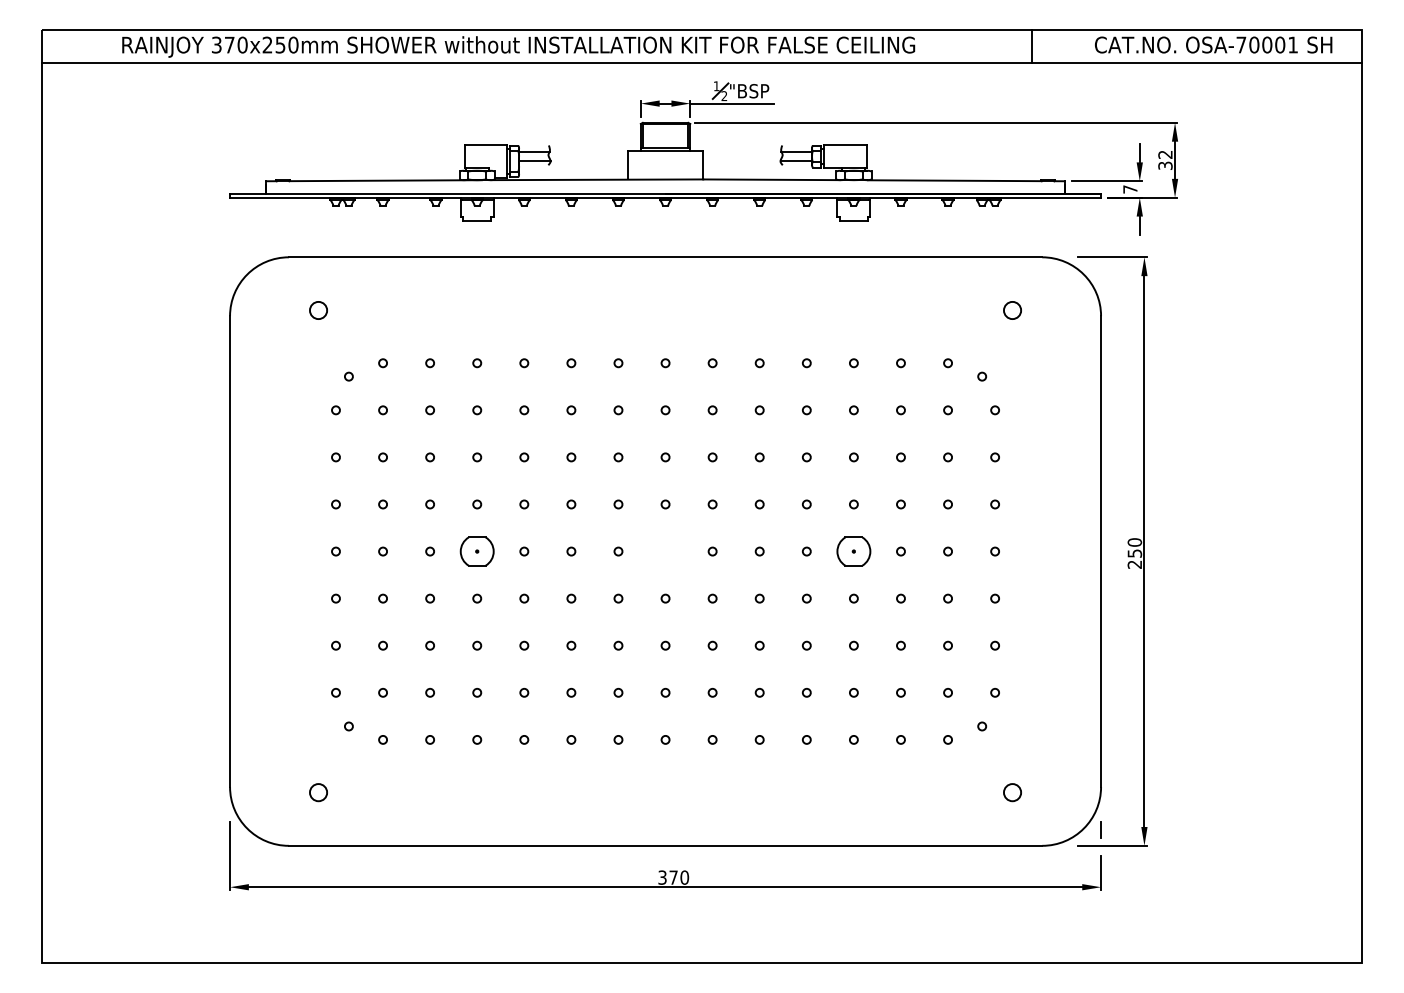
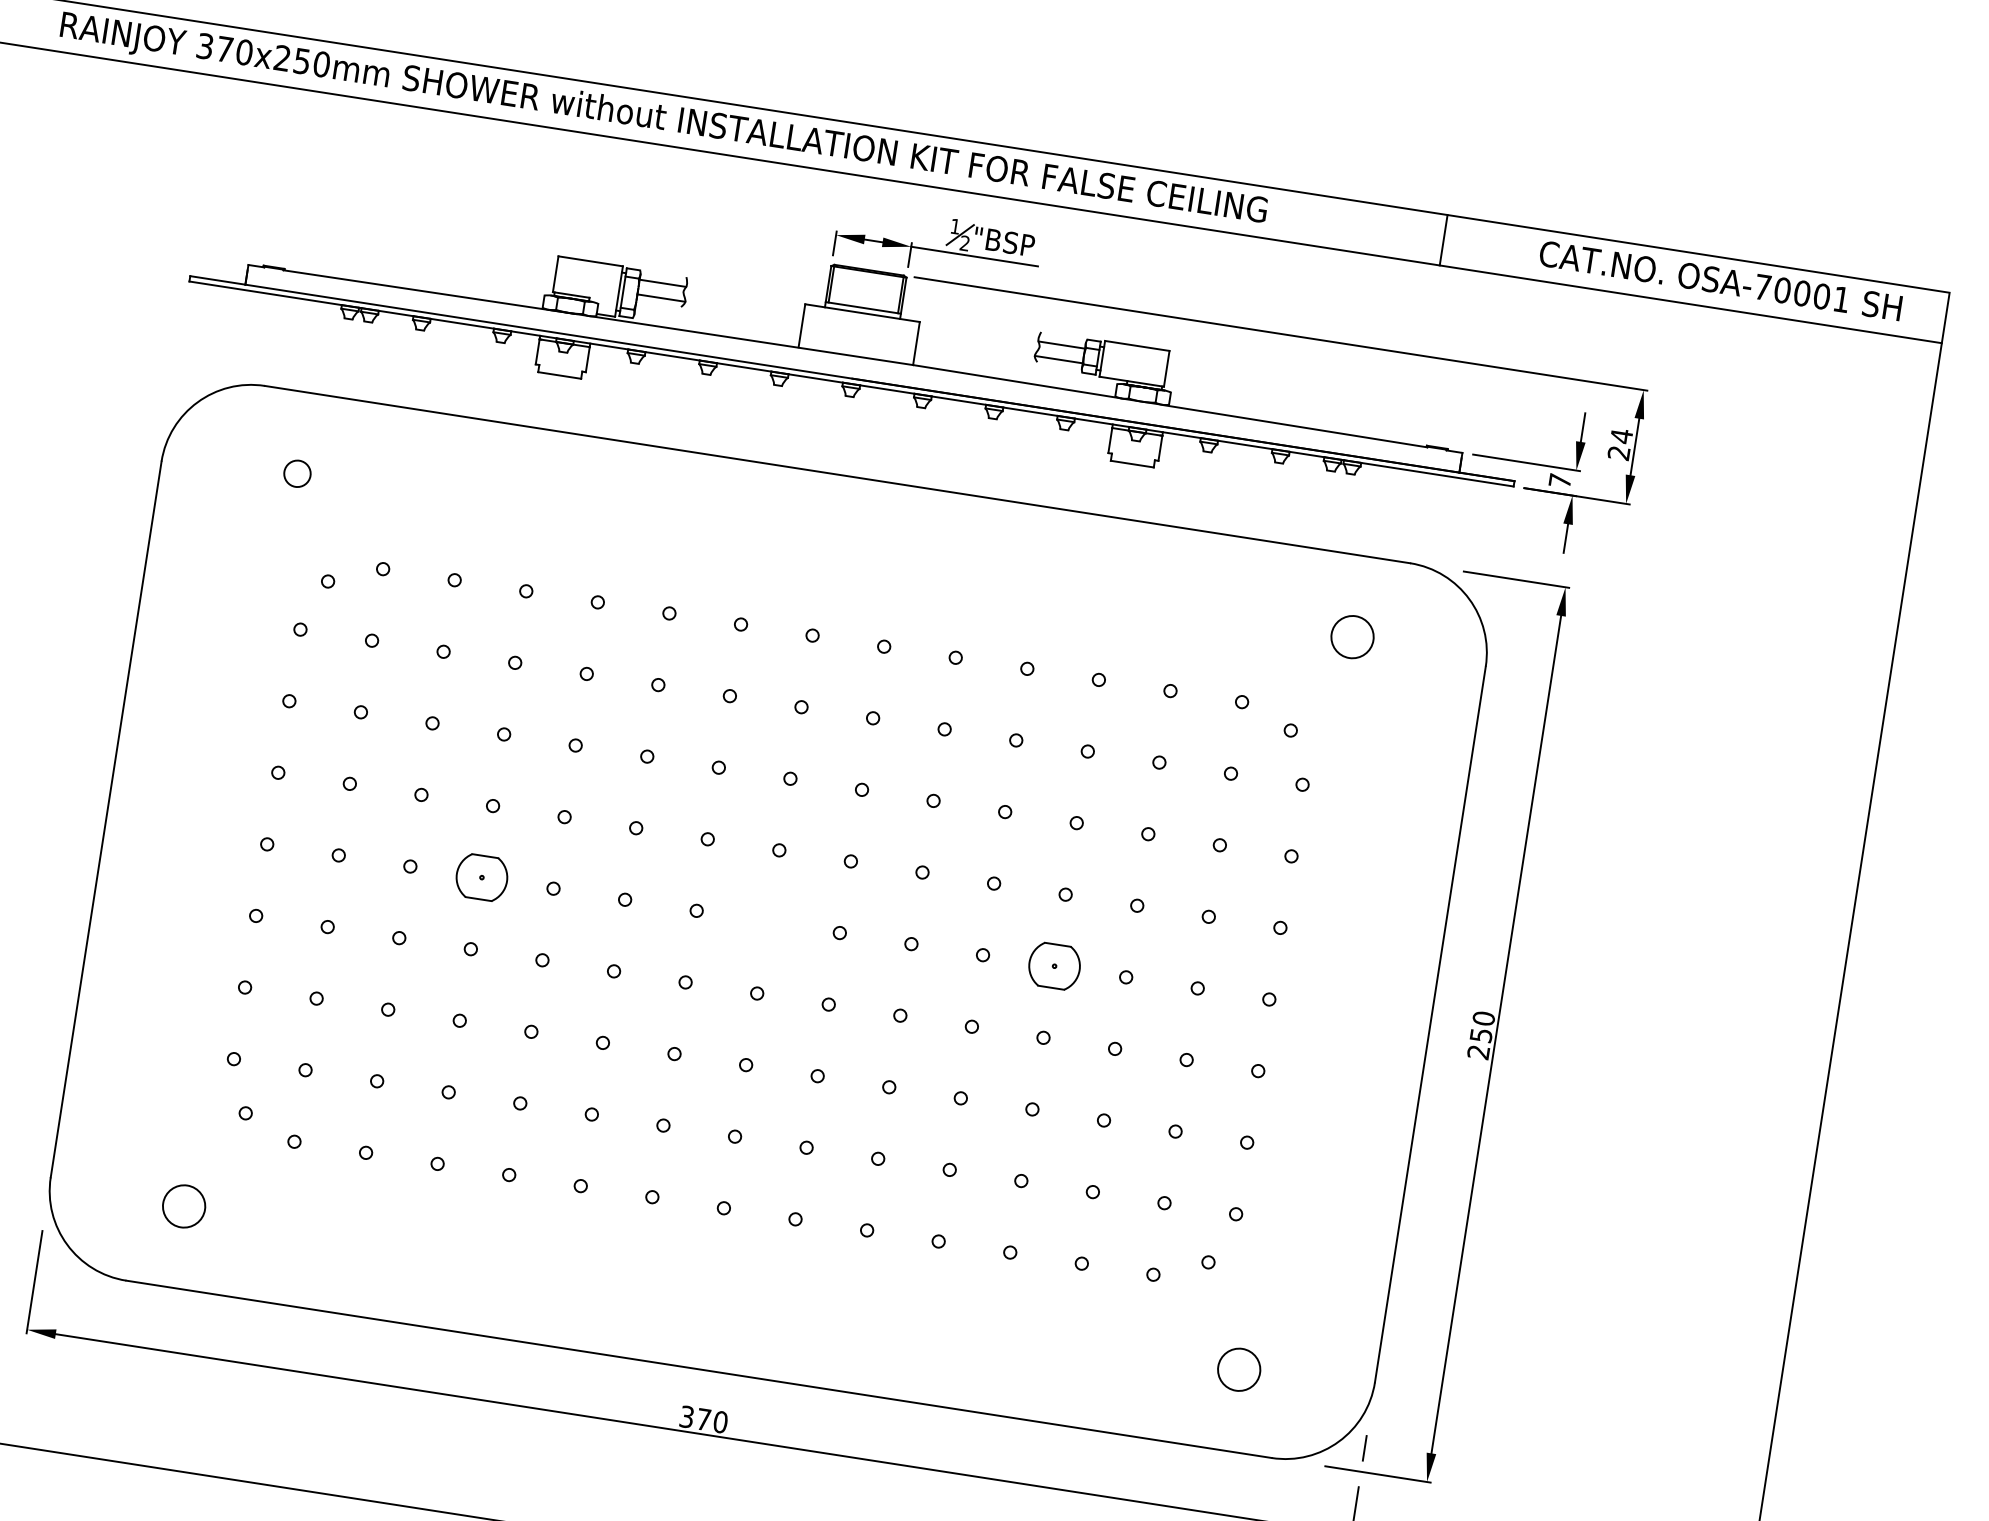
text: (1165, 159) -> (1620, 443), 32 -> 24
circle: (1012, 310) -> (1352, 637), size x1.6
circle: (318, 792) -> (183, 1206), size x1.6
circle: (1012, 792) -> (1239, 1369), size x1.6

